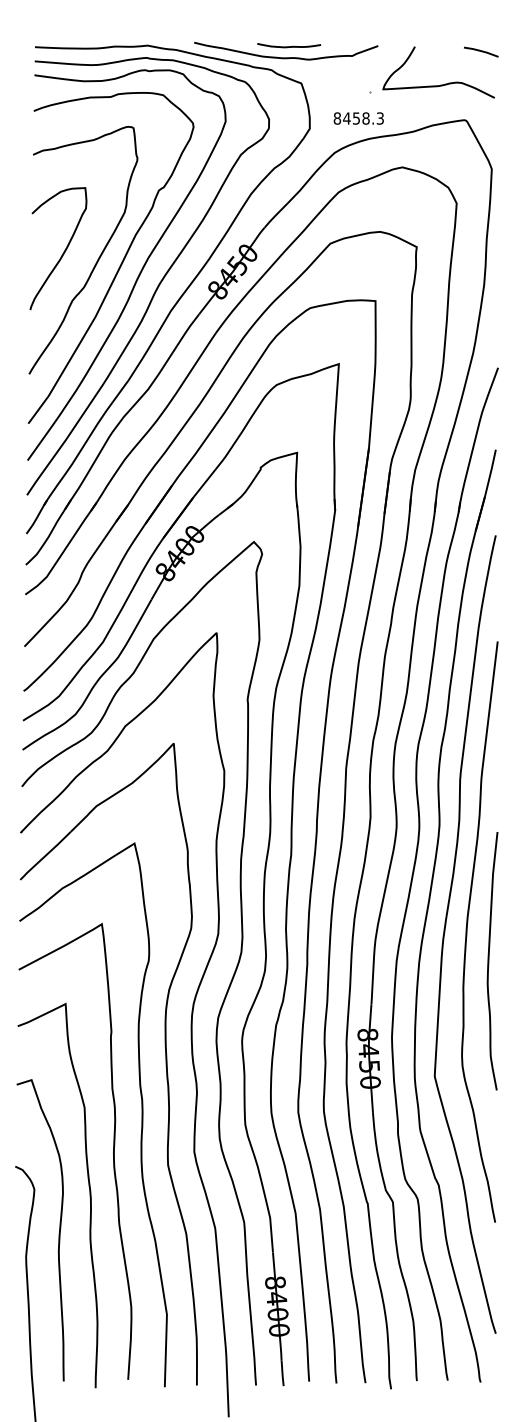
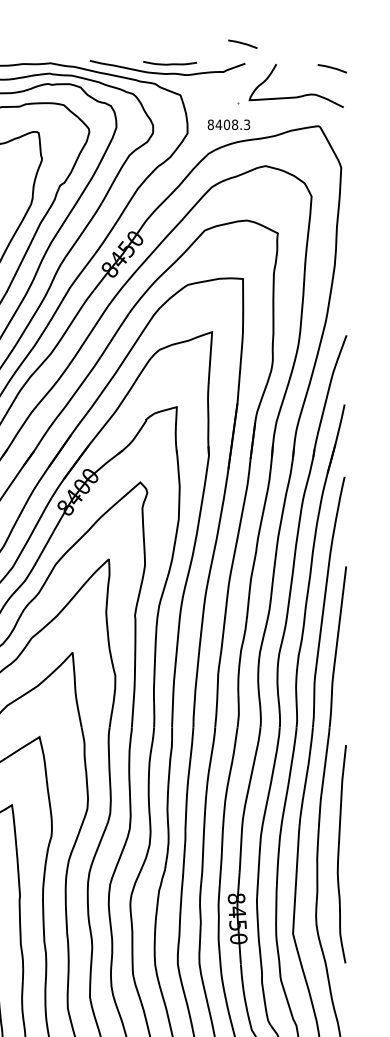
line: (375, 22) -> (243, 43), added
text: (356, 118) -> (226, 124), 8458.3 -> 8408.3
curve: (489, 961) -> (339, 854), moved

